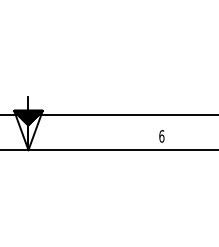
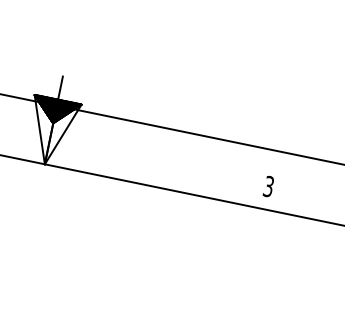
text: (161, 136) -> (268, 186), 6 -> 3

